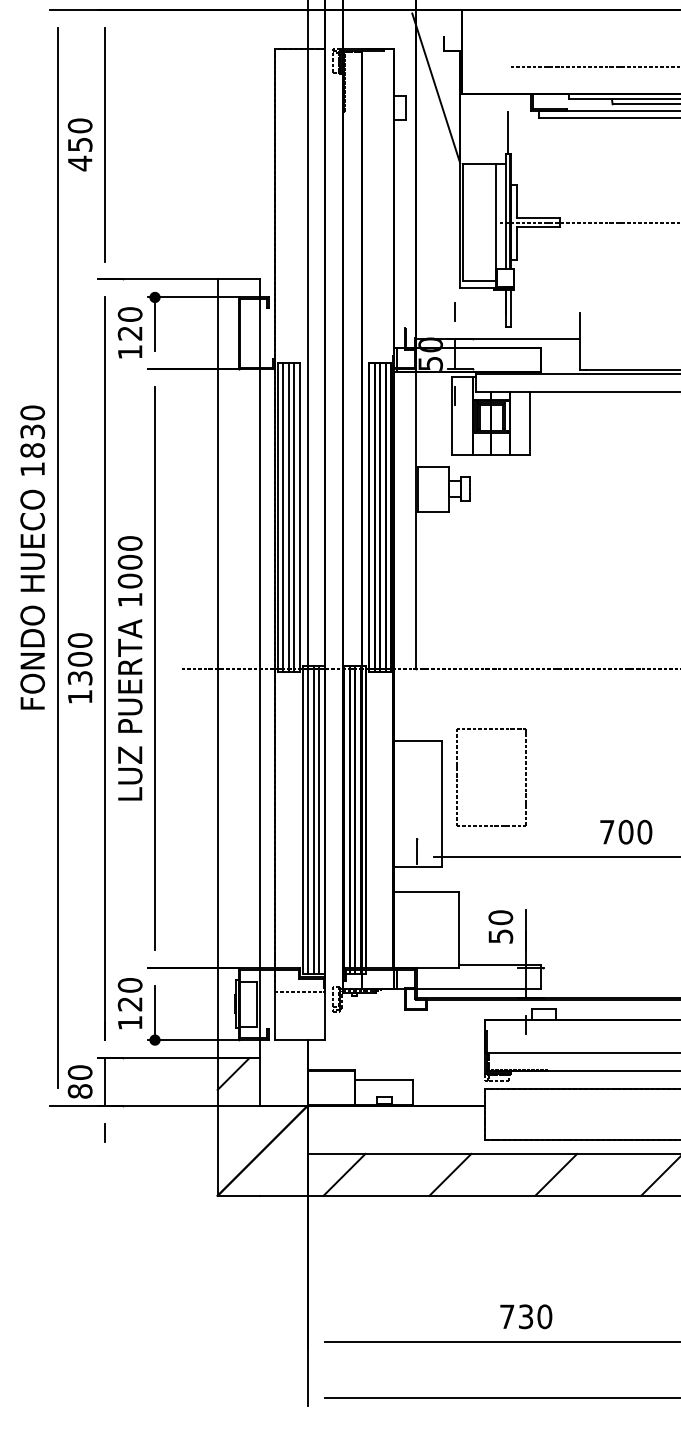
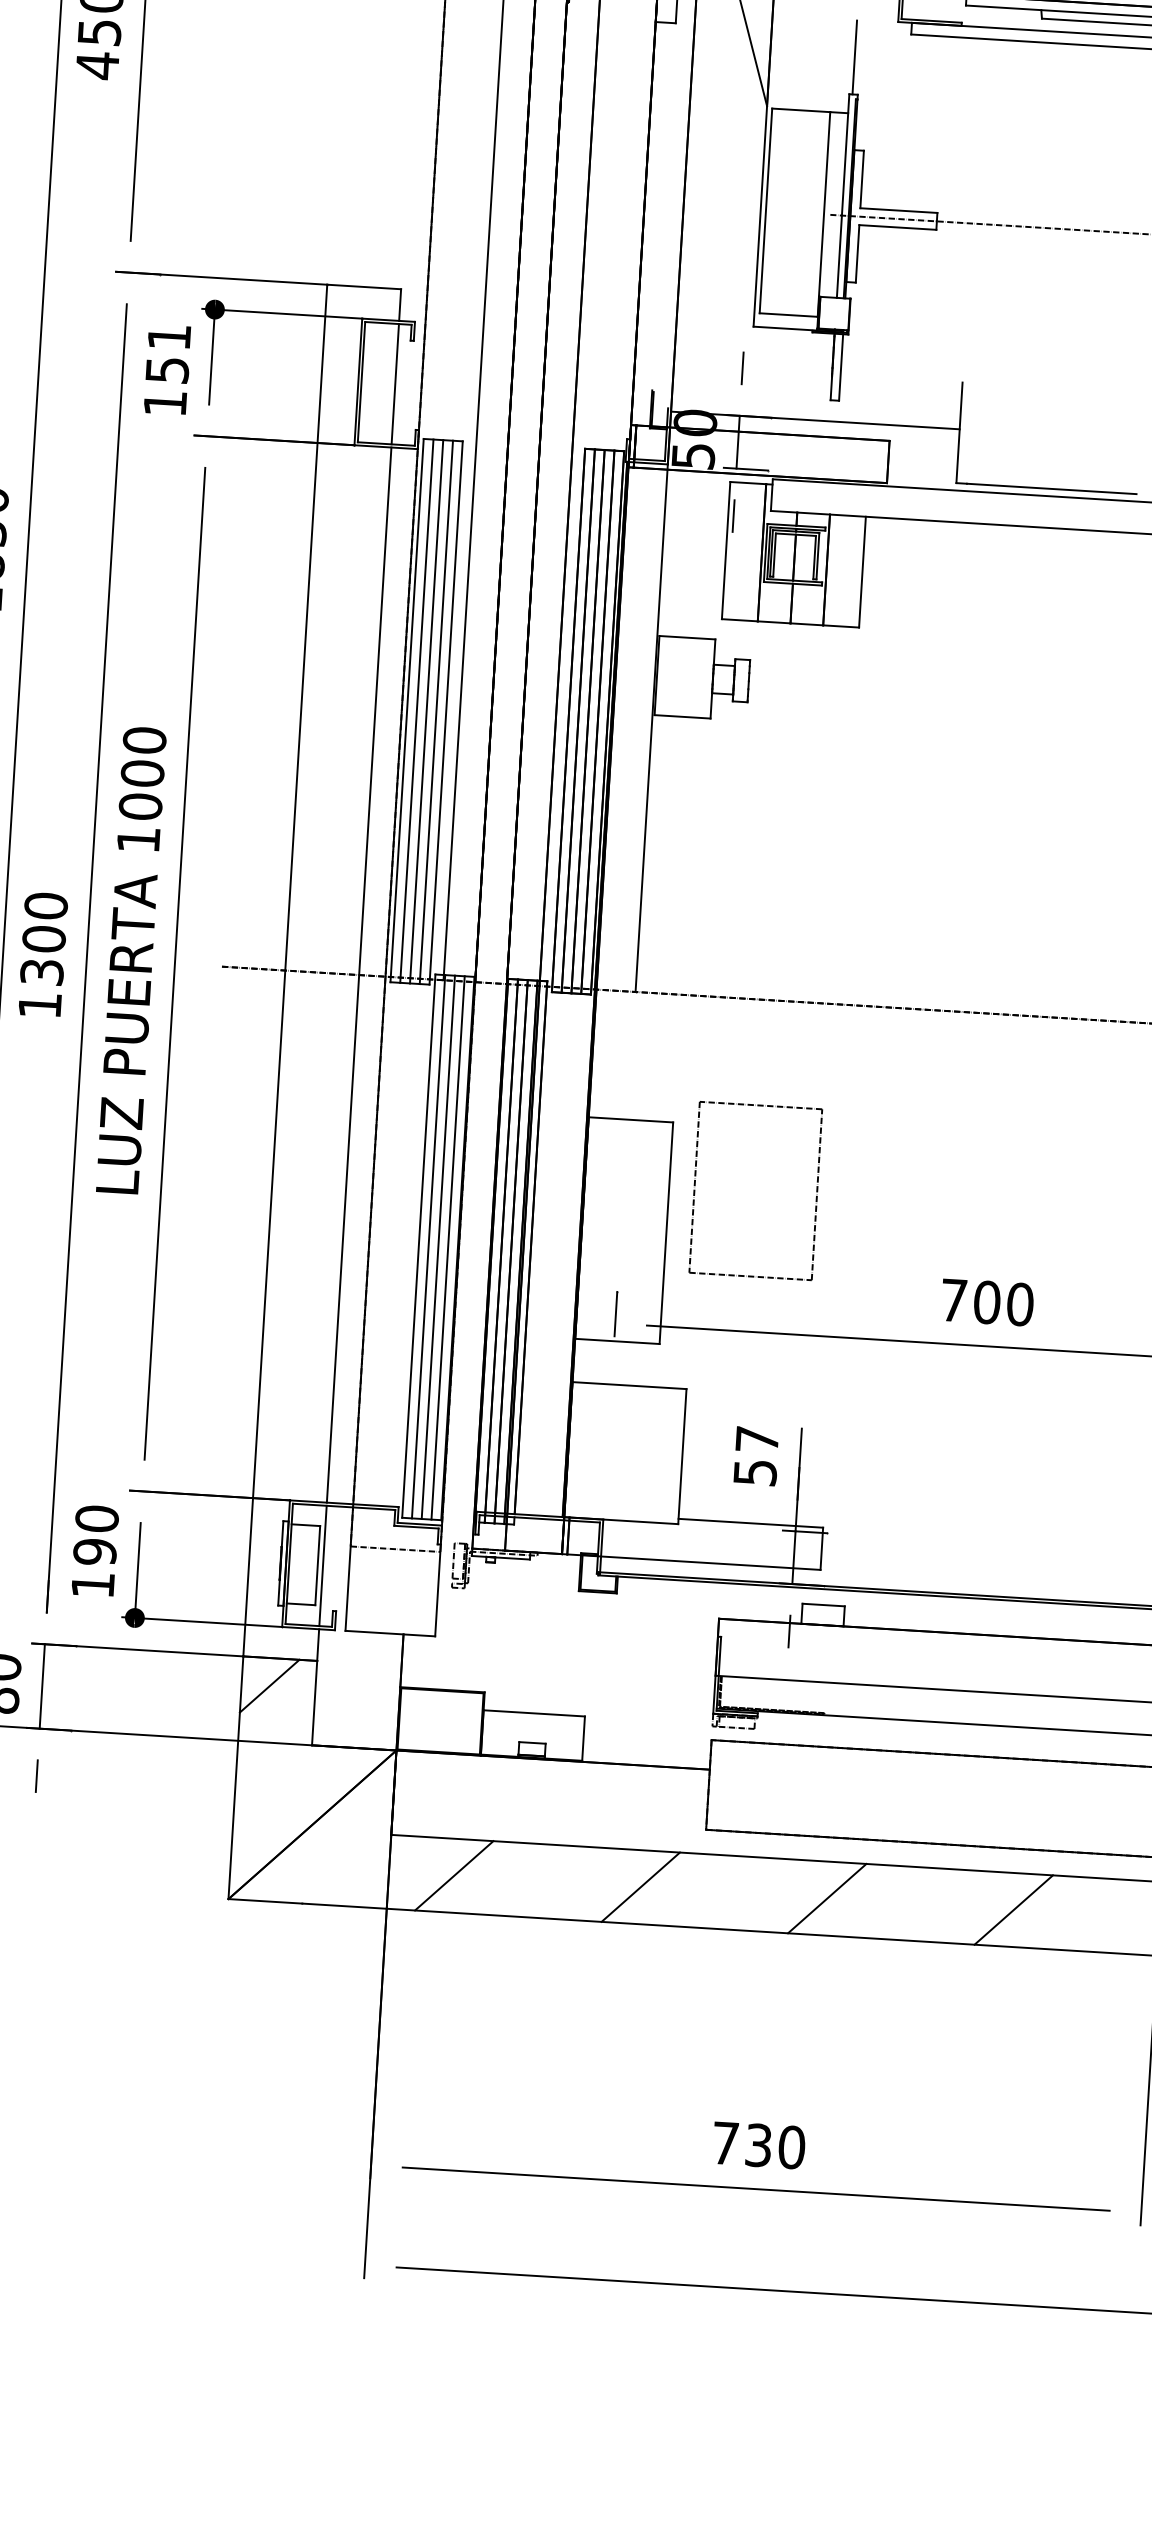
text: (129, 323) -> (167, 352), 120 -> 151
text: (500, 917) -> (756, 1439), 50 -> 57
text: (130, 1003) -> (95, 1550), 120 -> 190

